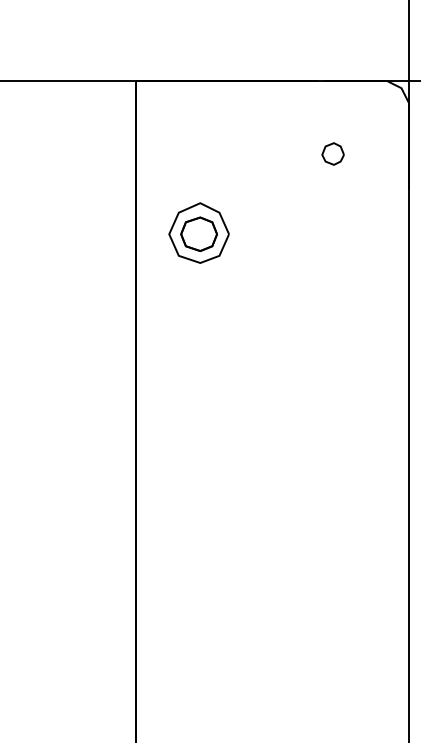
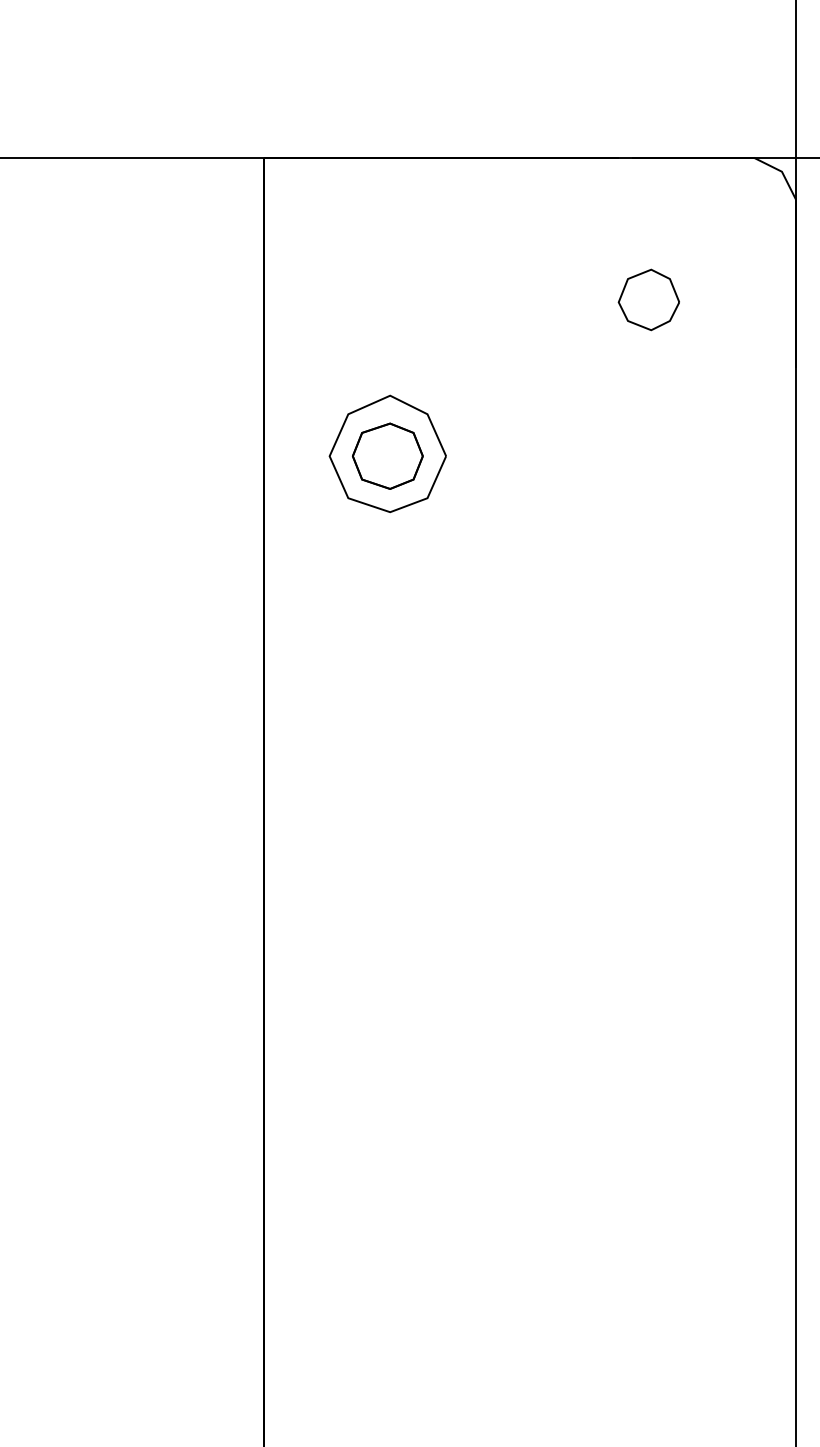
part: (332, 153) -> (647, 298), size x1.43

